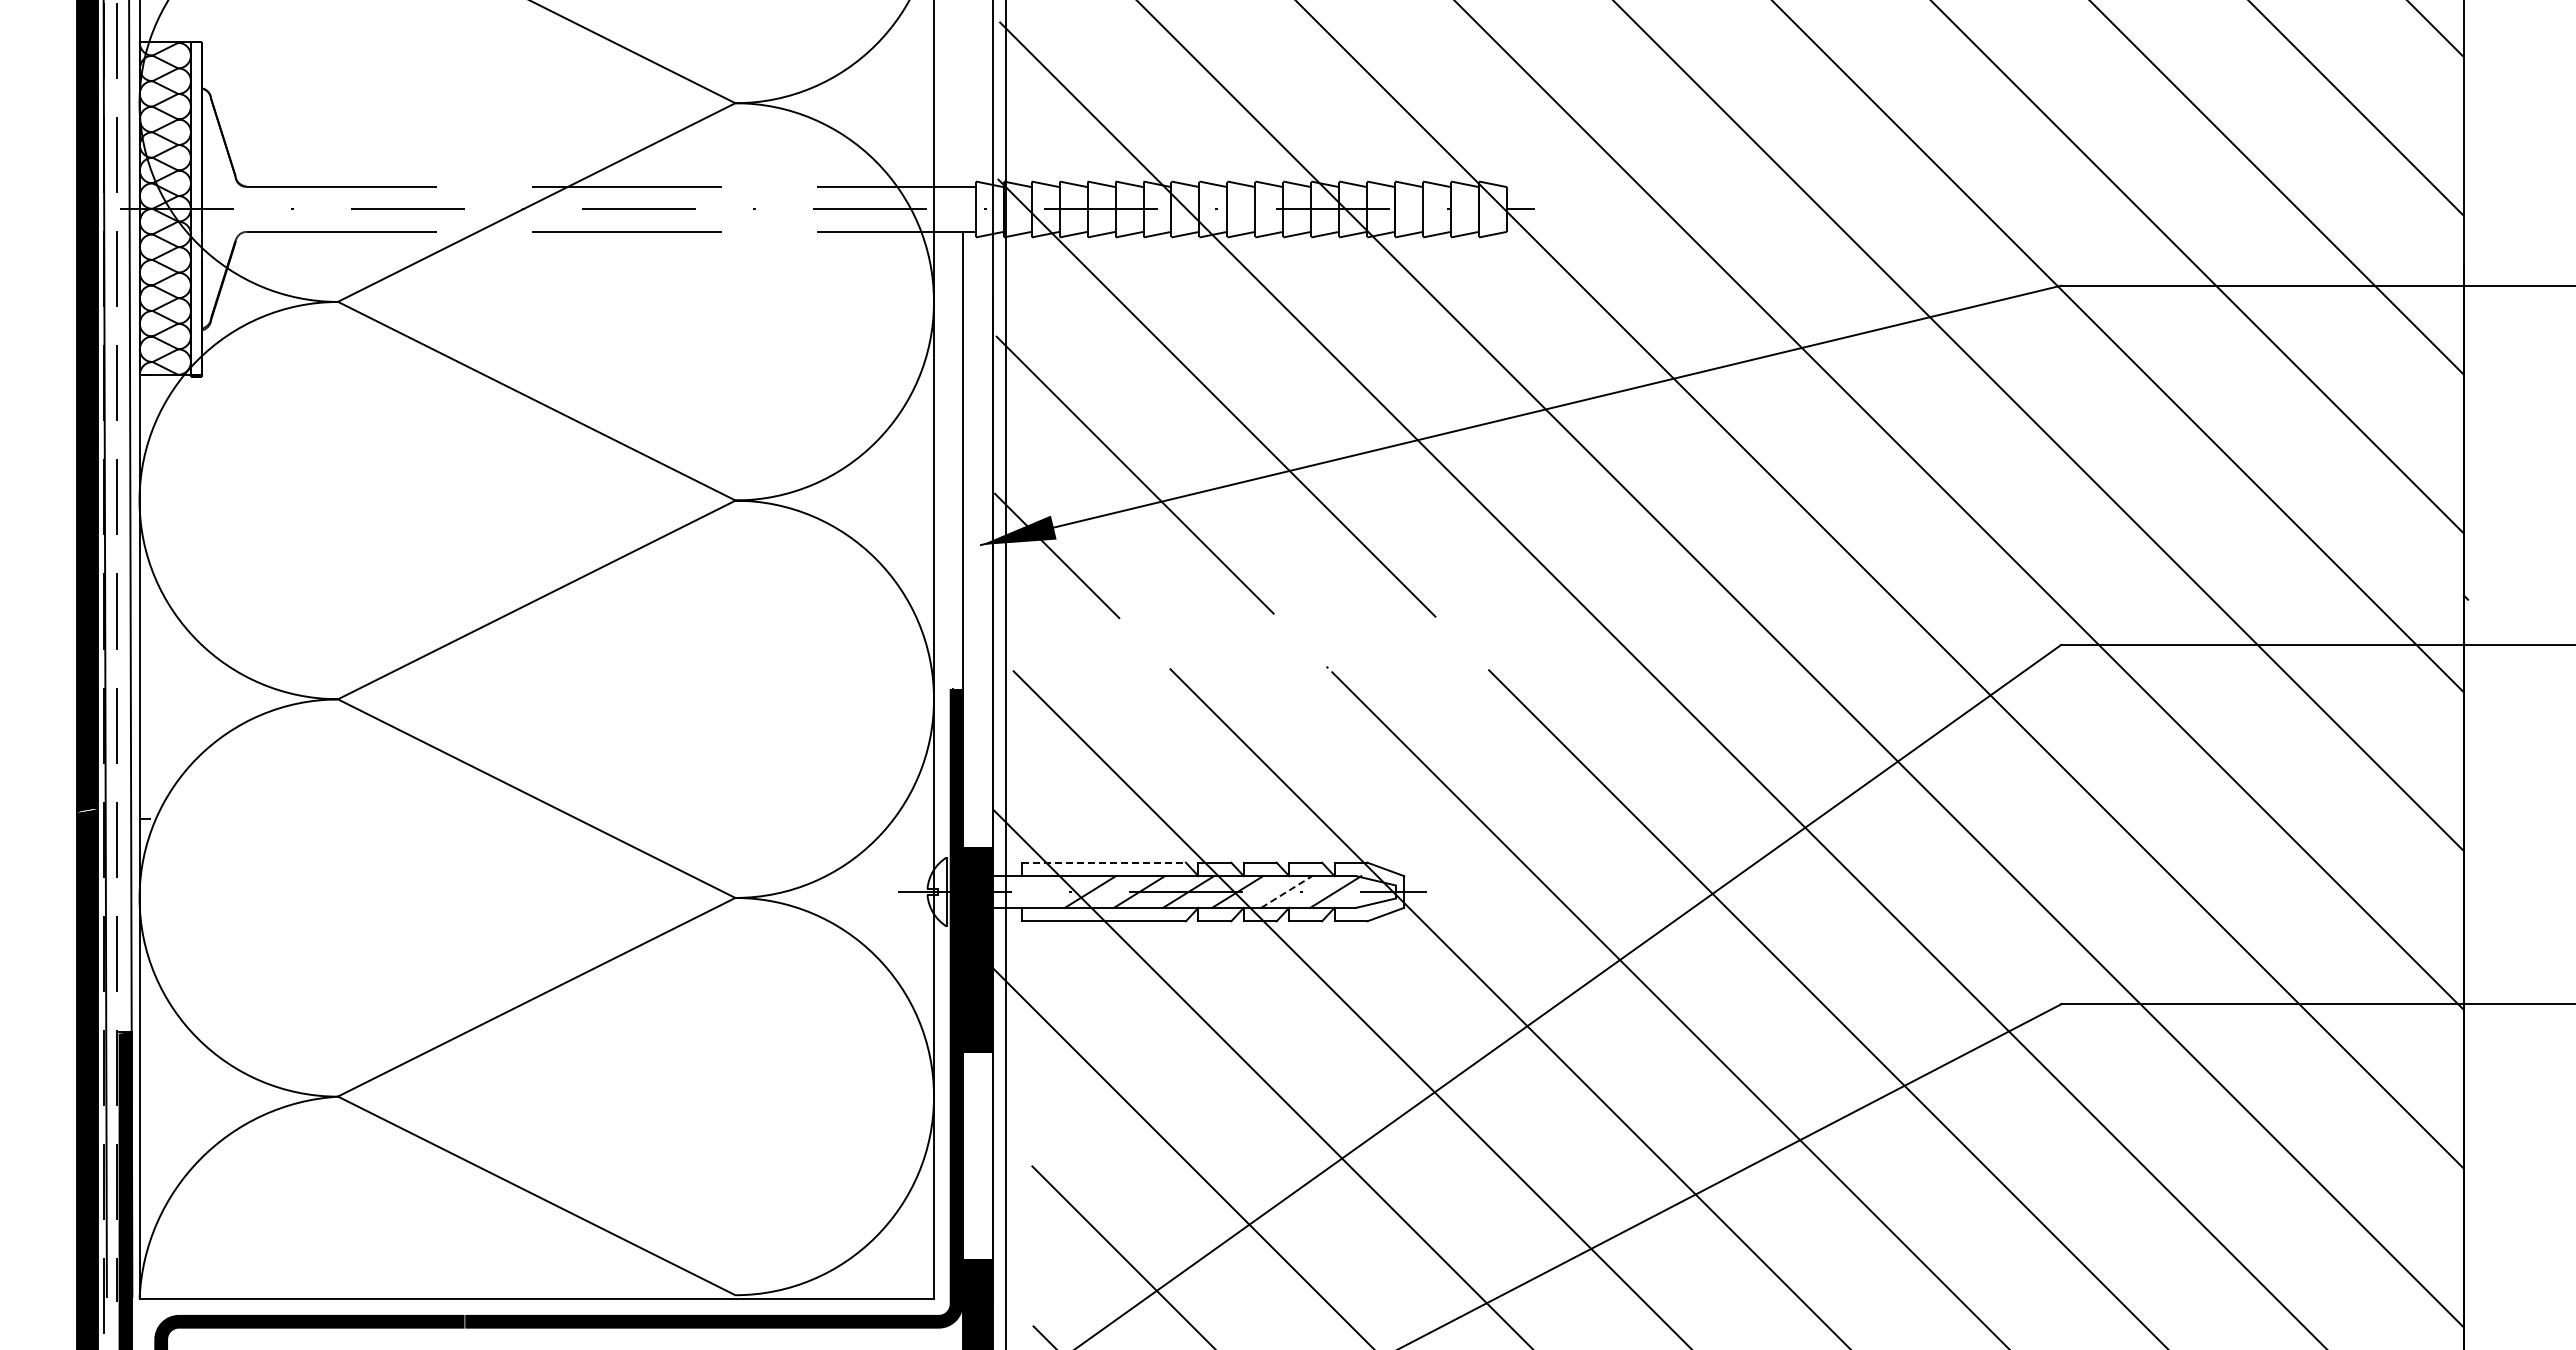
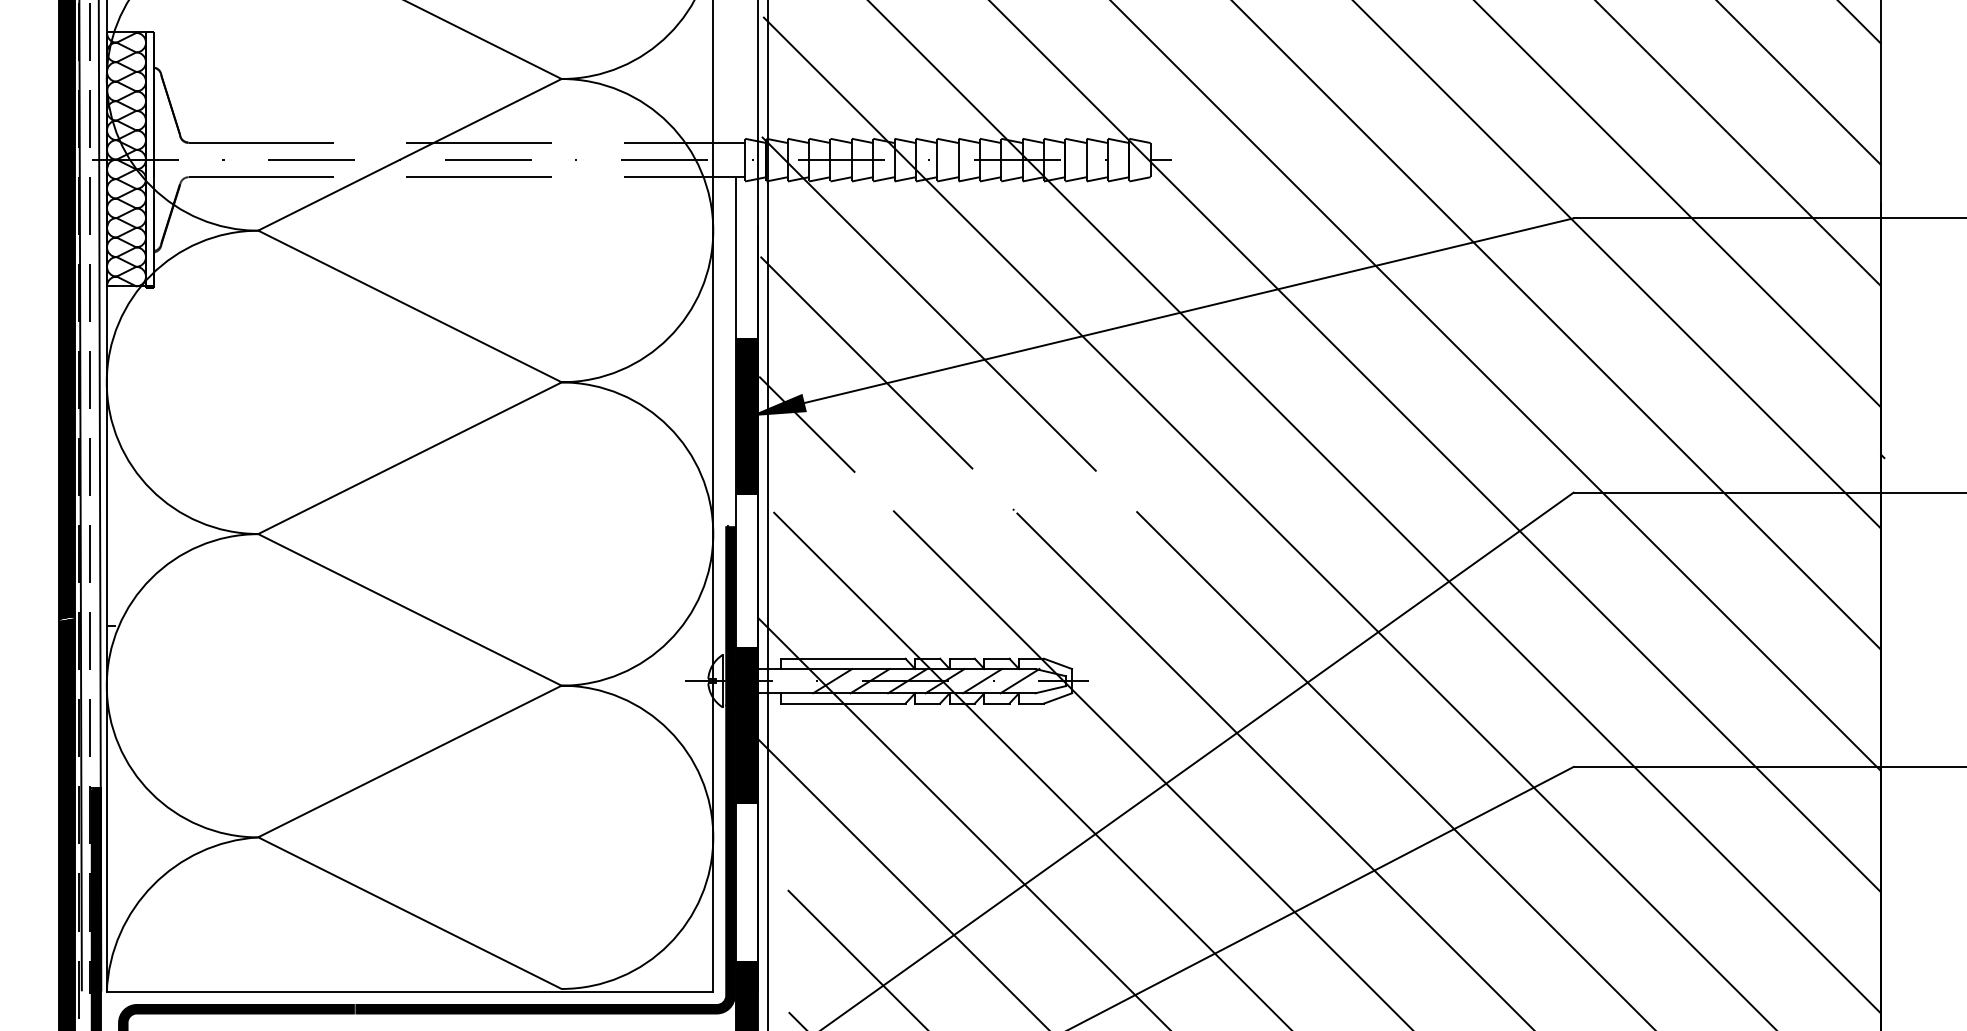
fill: (977, 544) -> (746, 415), added
line: (1104, 862) -> (843, 658), dashed -> solid
line: (1287, 891) -> (983, 680), dashed -> solid

